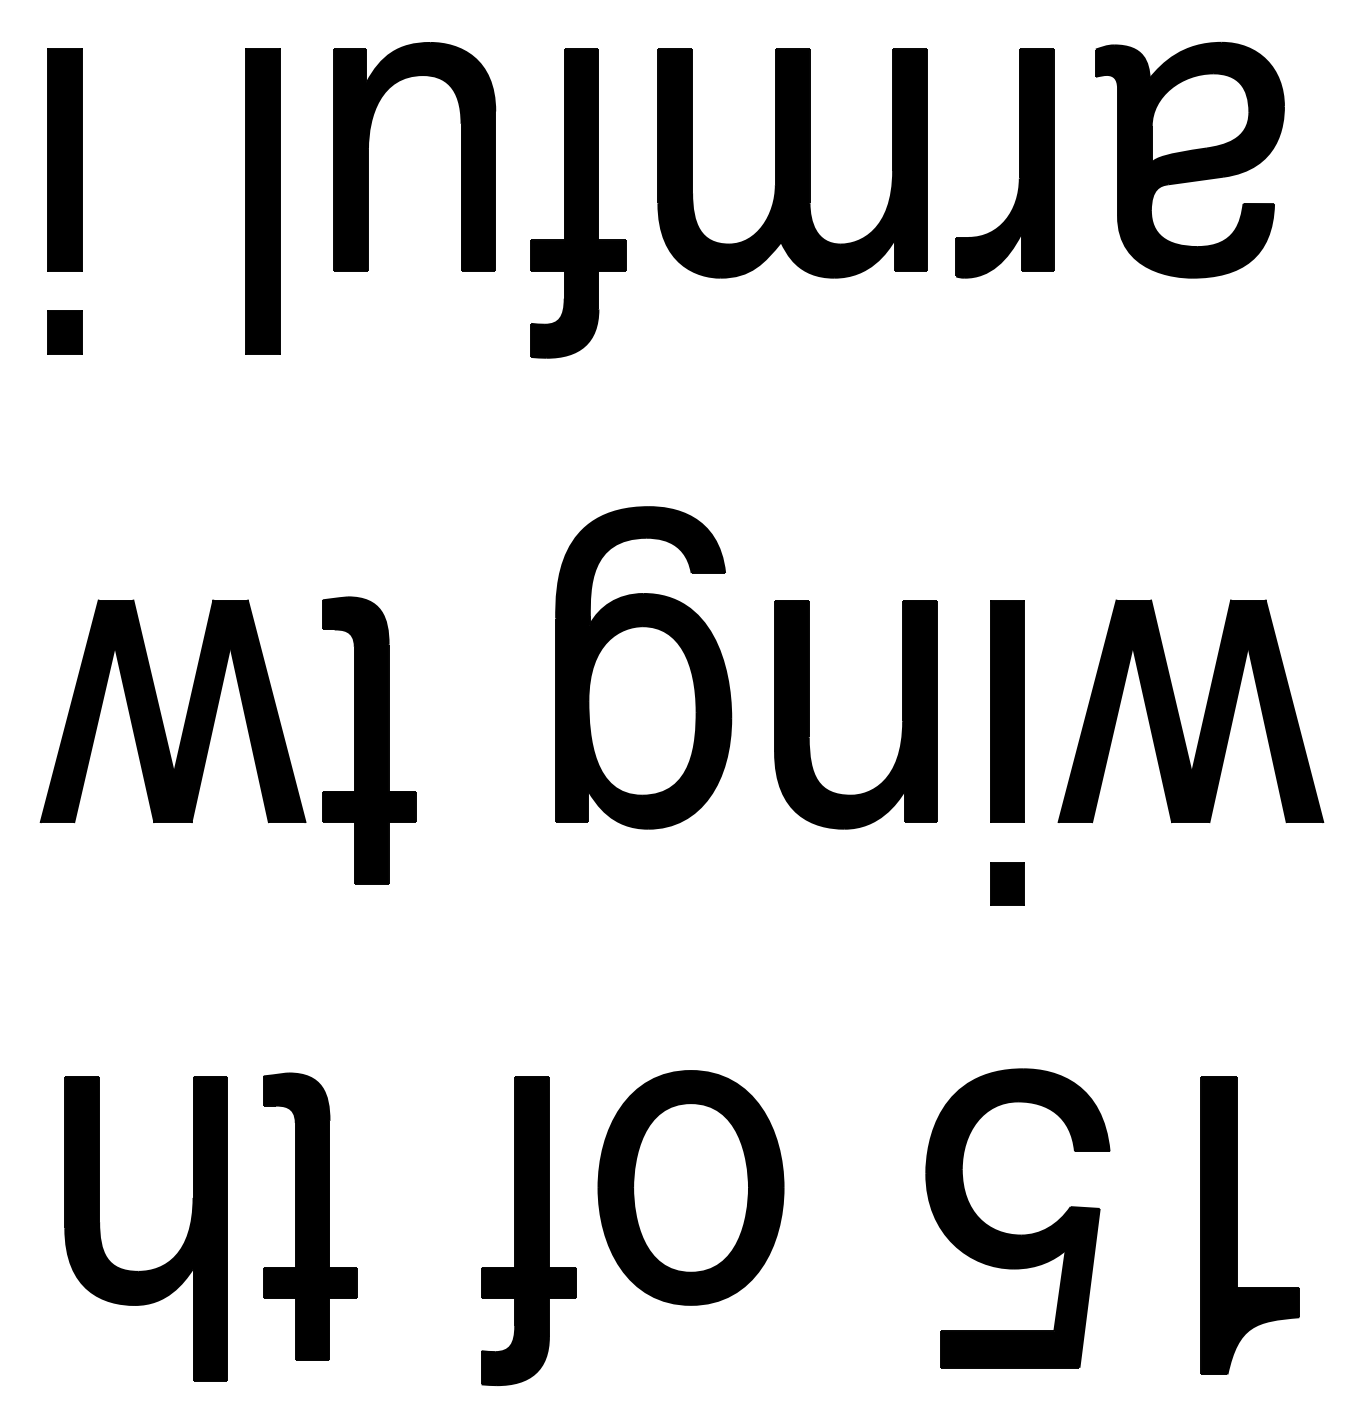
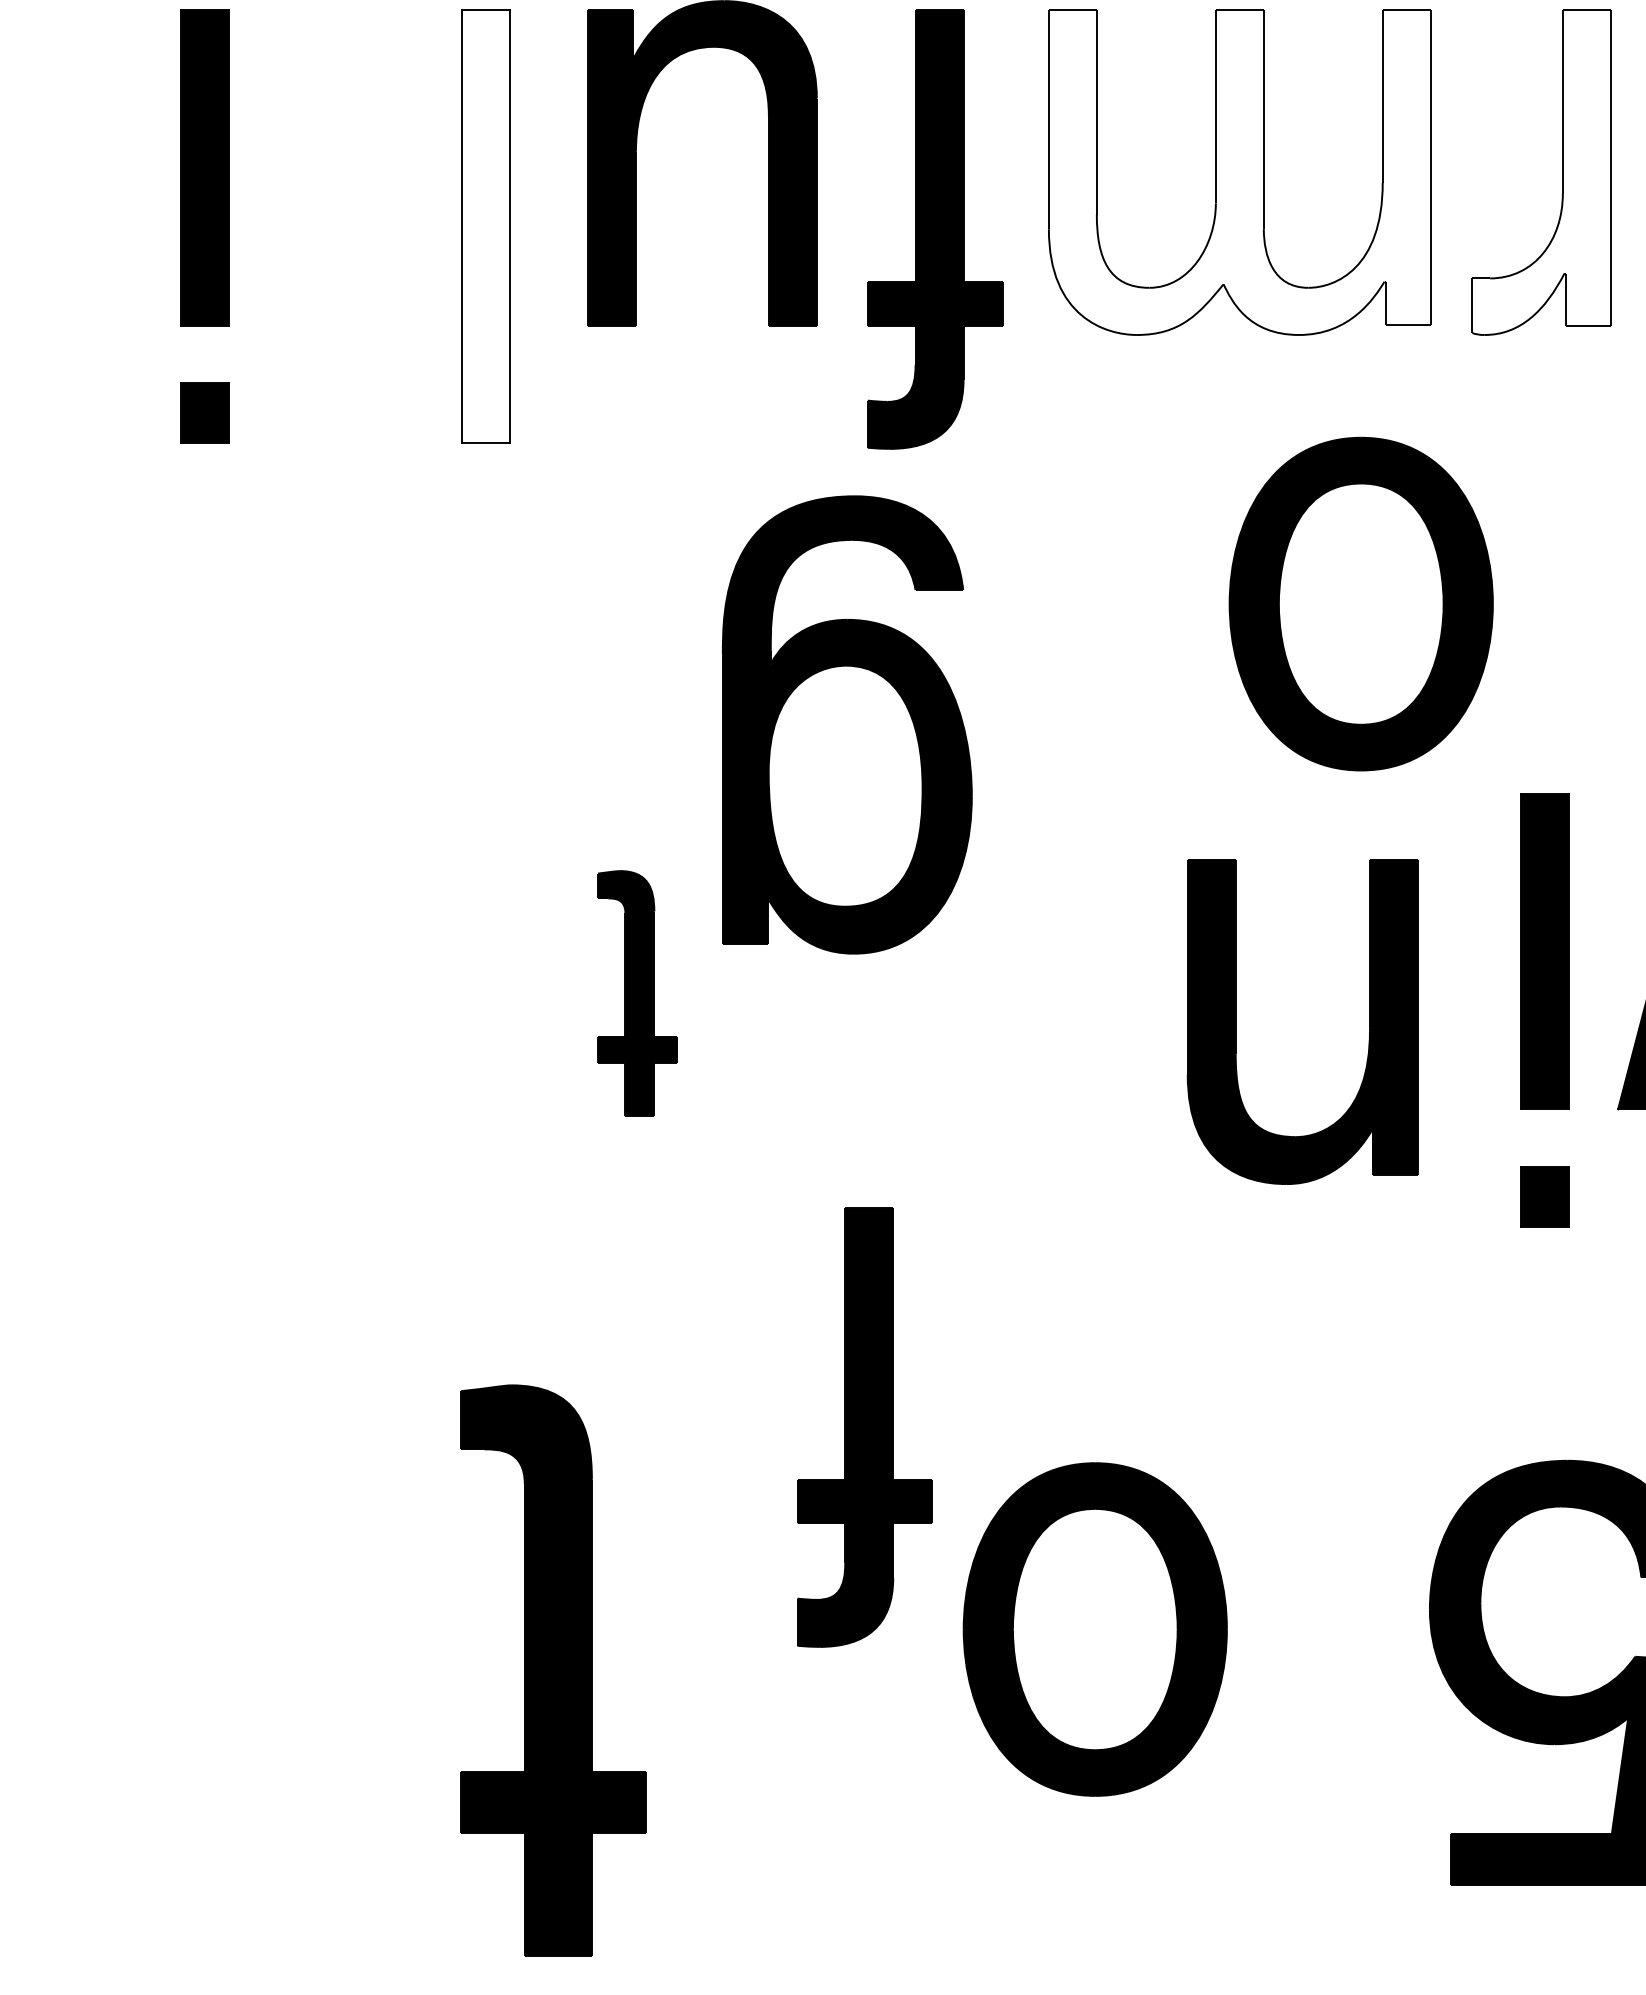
fill: (792, 163) -> (1239, 172), removed
fill: (1004, 163) -> (1541, 172), removed
fill: (262, 201) -> (485, 226), removed
part: (877, 466) -> (1360, 603), added
part: (643, 667) -> (847, 724), moved
part: (161, 714) -> (342, 956), removed
part: (809, 714) -> (1236, 1021), moved
part: (369, 740) -> (638, 993), size x0.6
part: (310, 1216) -> (554, 1670), size x1.4
part: (528, 1230) -> (864, 1426), moved
part: (176, 1253) -> (363, 1722), removed

